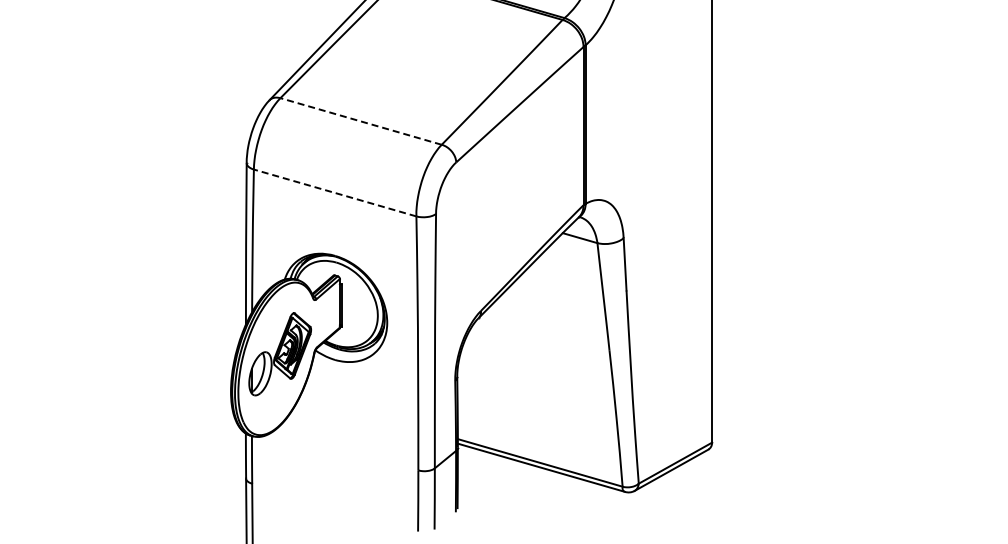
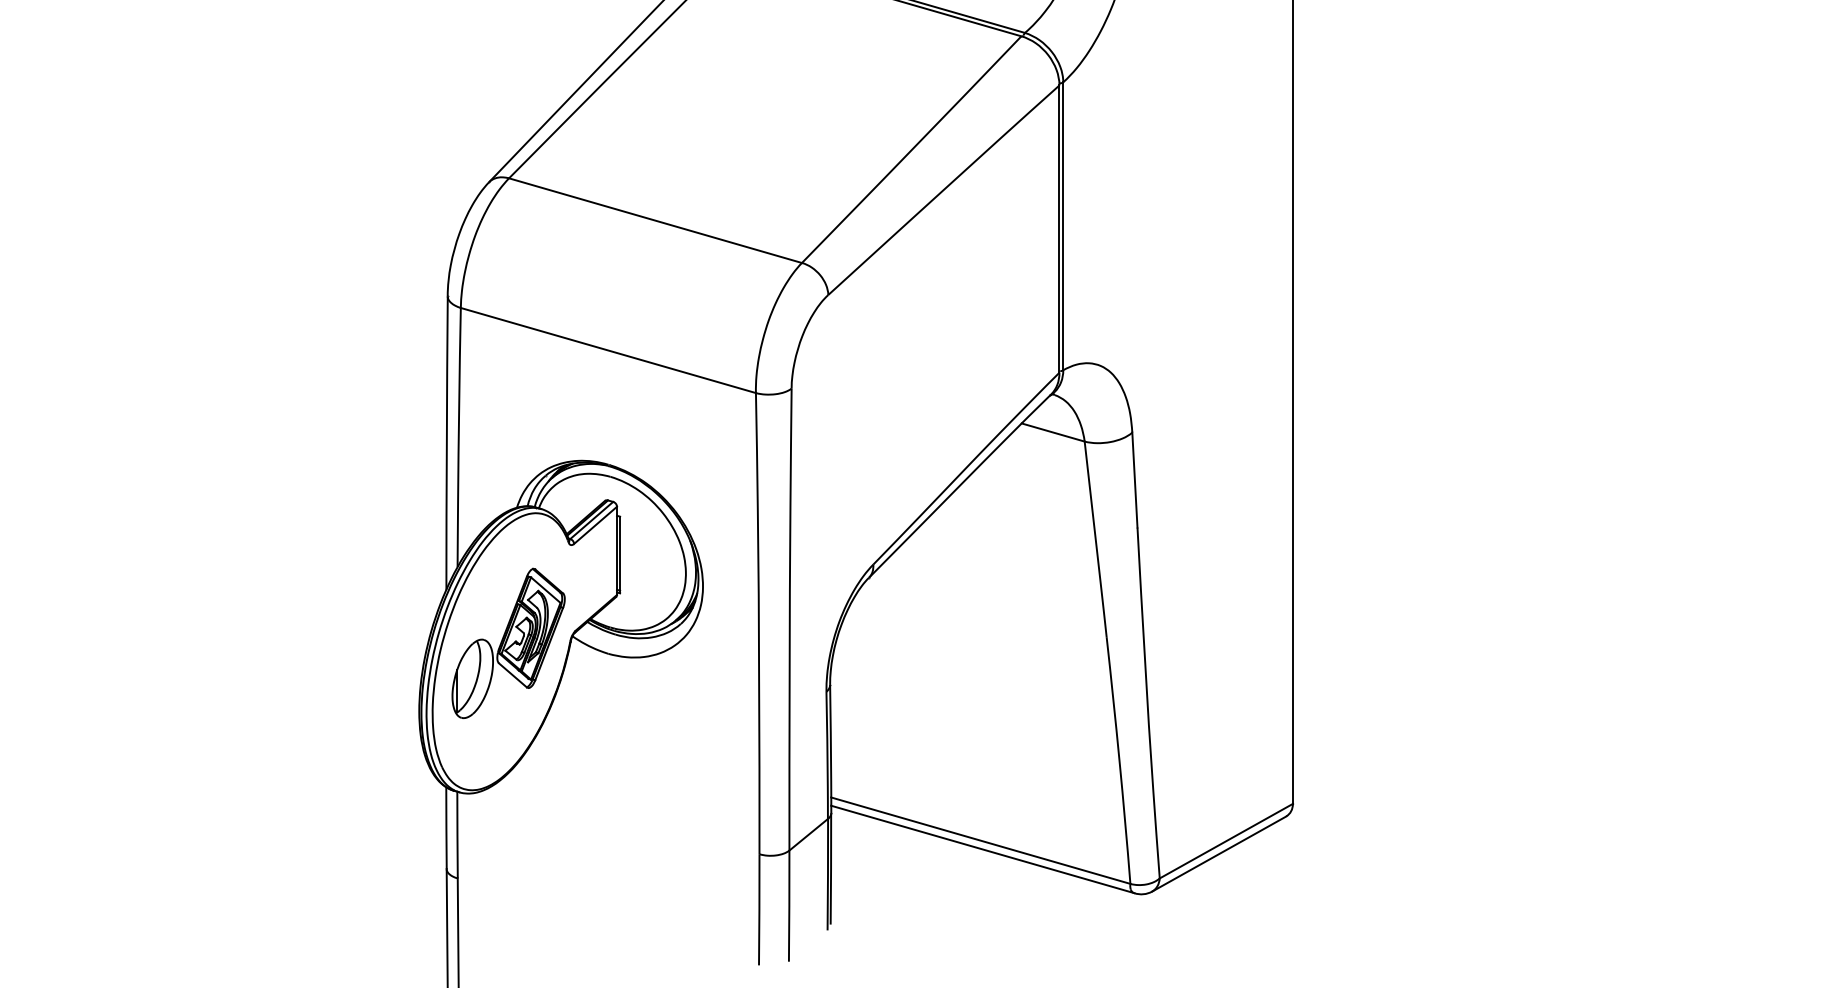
line: (361, 121) -> (656, 220), dashed -> solid
line: (335, 192) -> (609, 349), dashed -> solid

